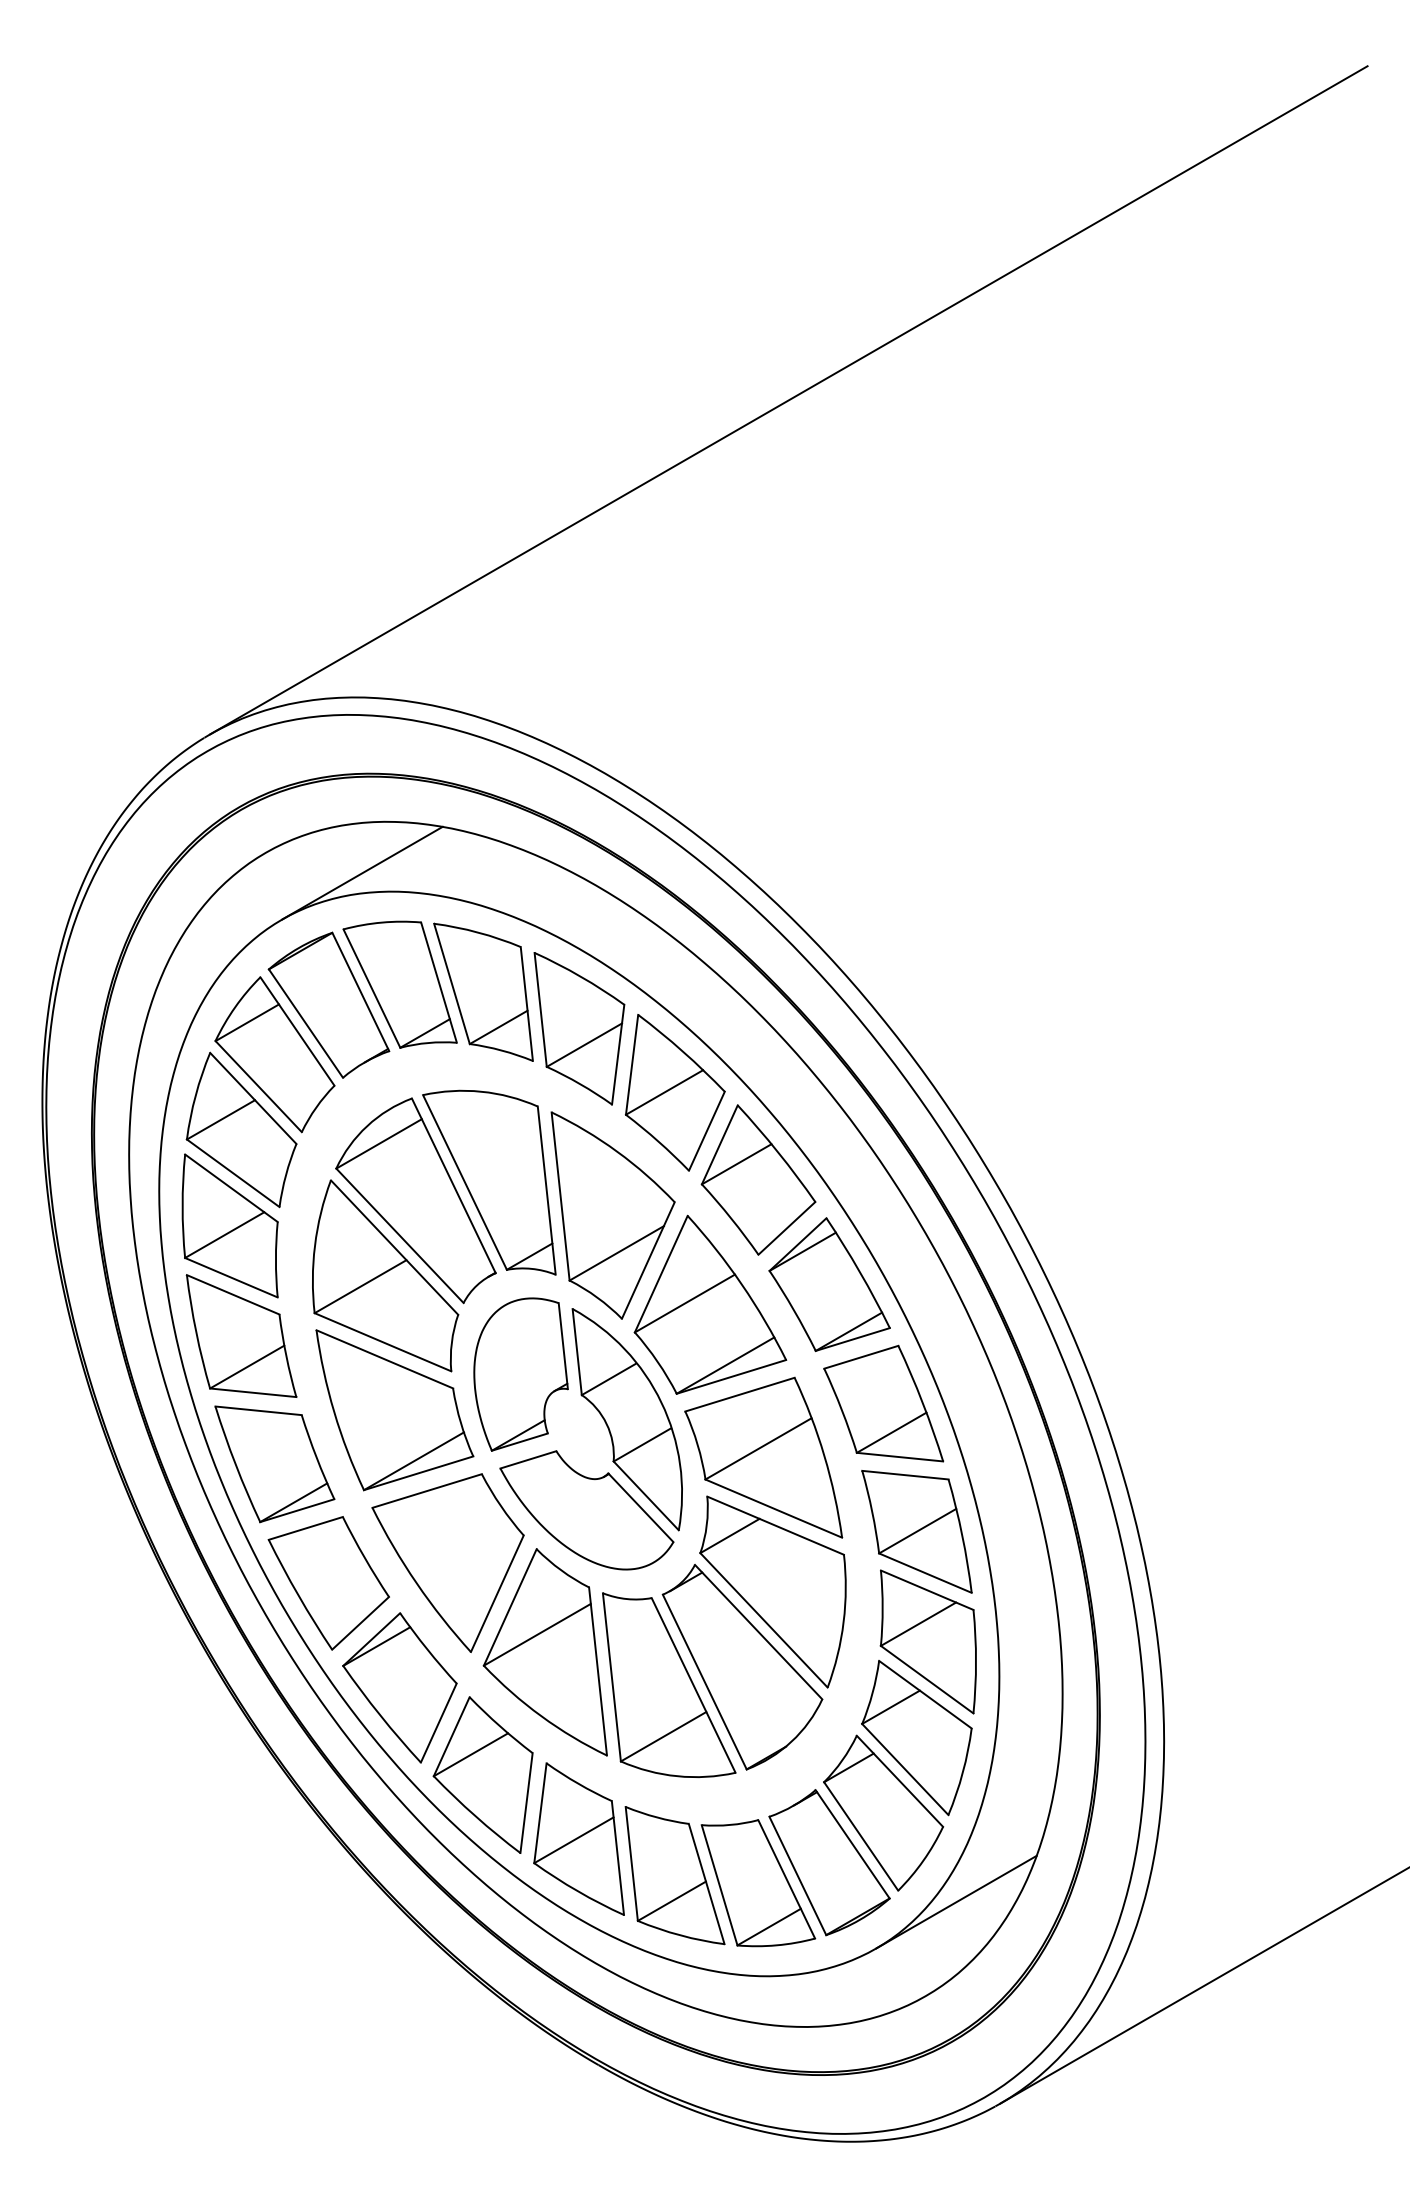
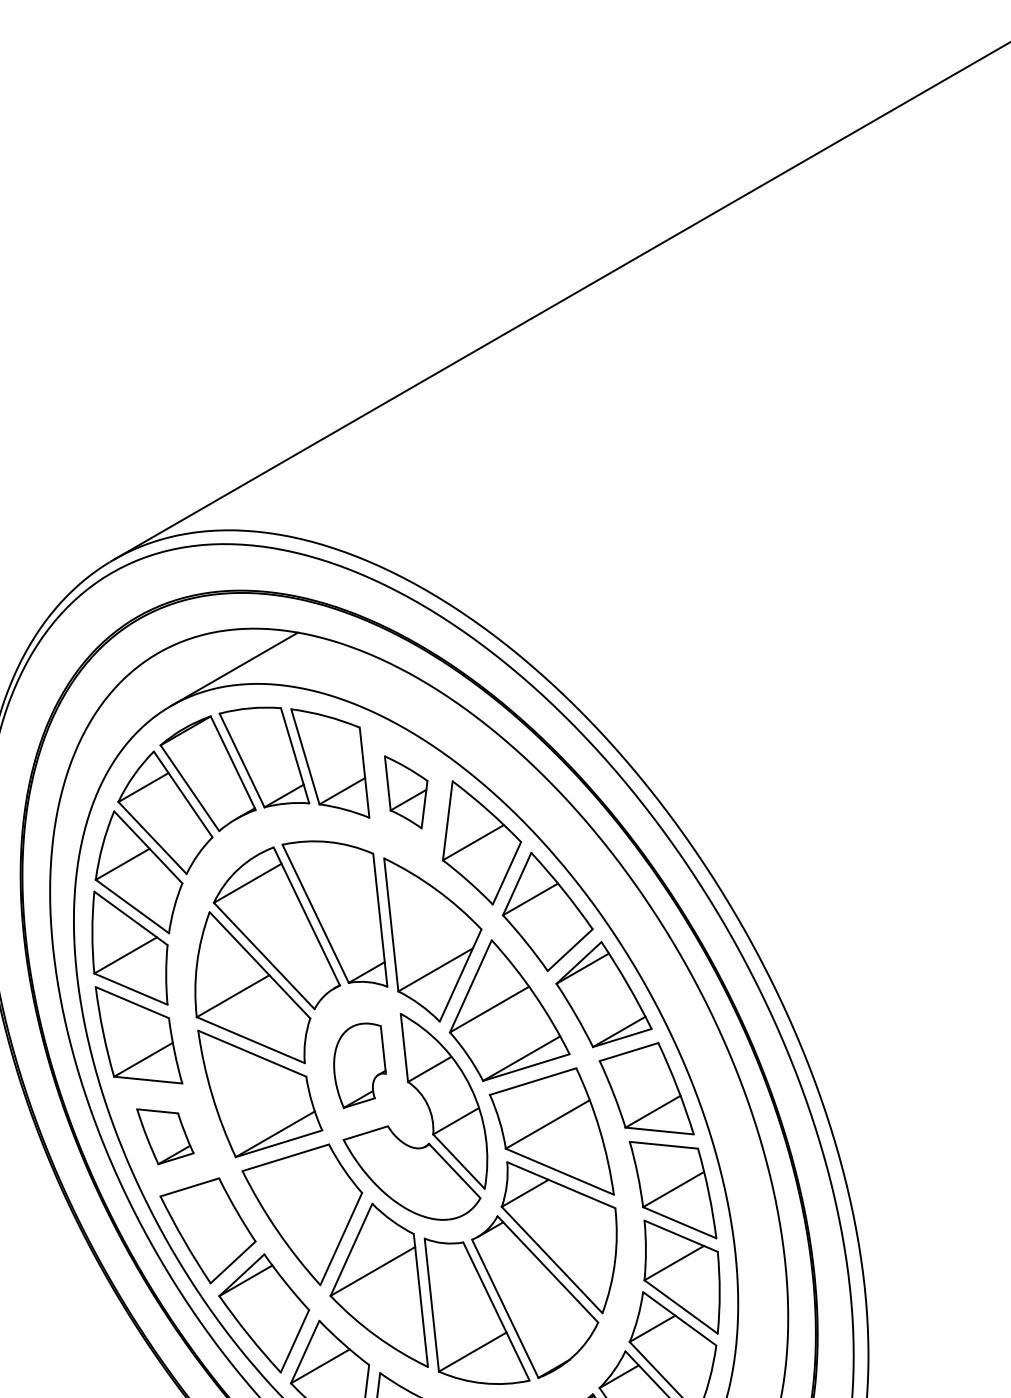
part: (579, 1028) -> (406, 792), size x0.6
part: (520, 1374) -> (359, 1065), size x0.7
part: (274, 1464) -> (165, 1136), size x0.6

